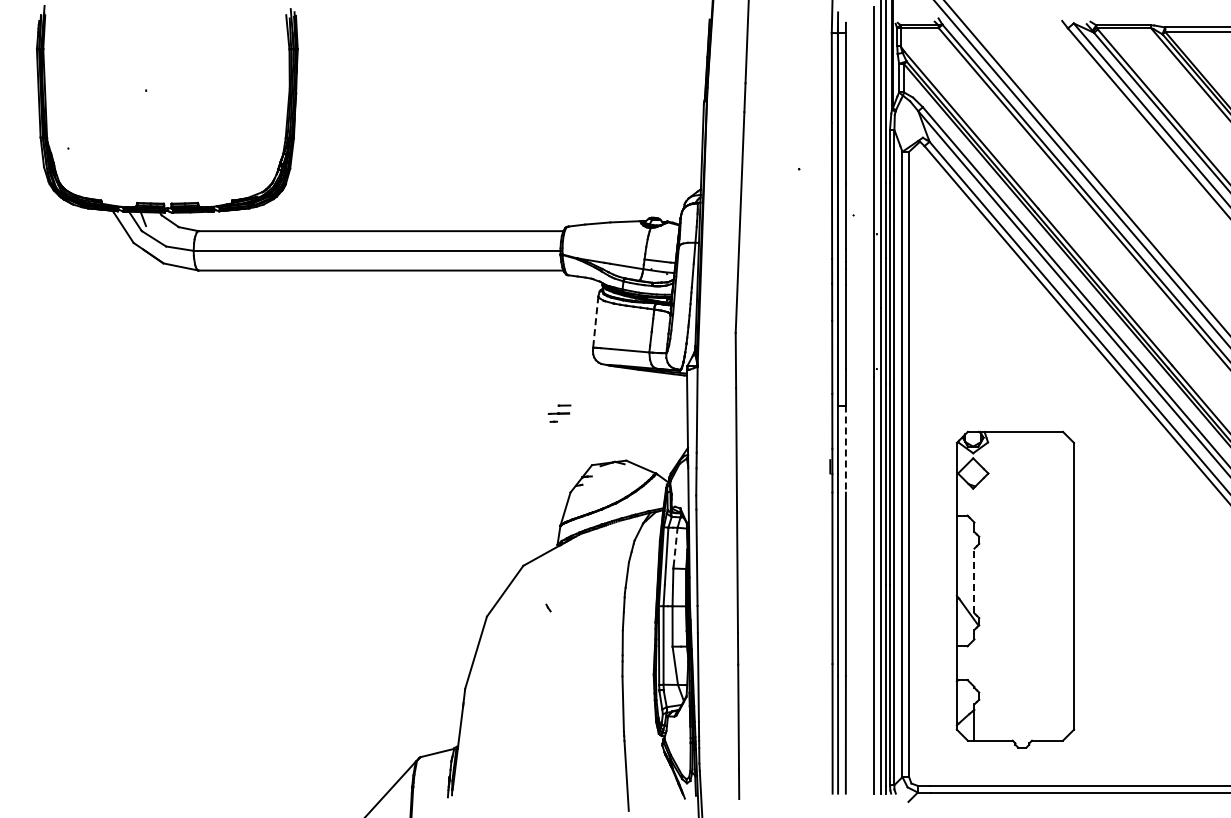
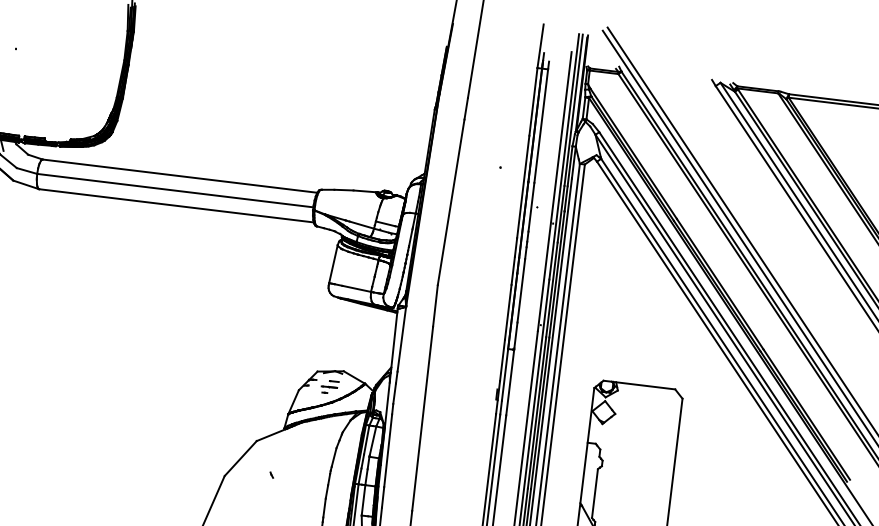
line: (595, 322) -> (333, 264), dashed -> solid
part: (559, 413) -> (329, 387), moved
line: (845, 449) -> (509, 382), dashed -> solid
line: (675, 546) -> (373, 440), dashed -> solid
line: (974, 580) -> (595, 493), dashed -> solid

